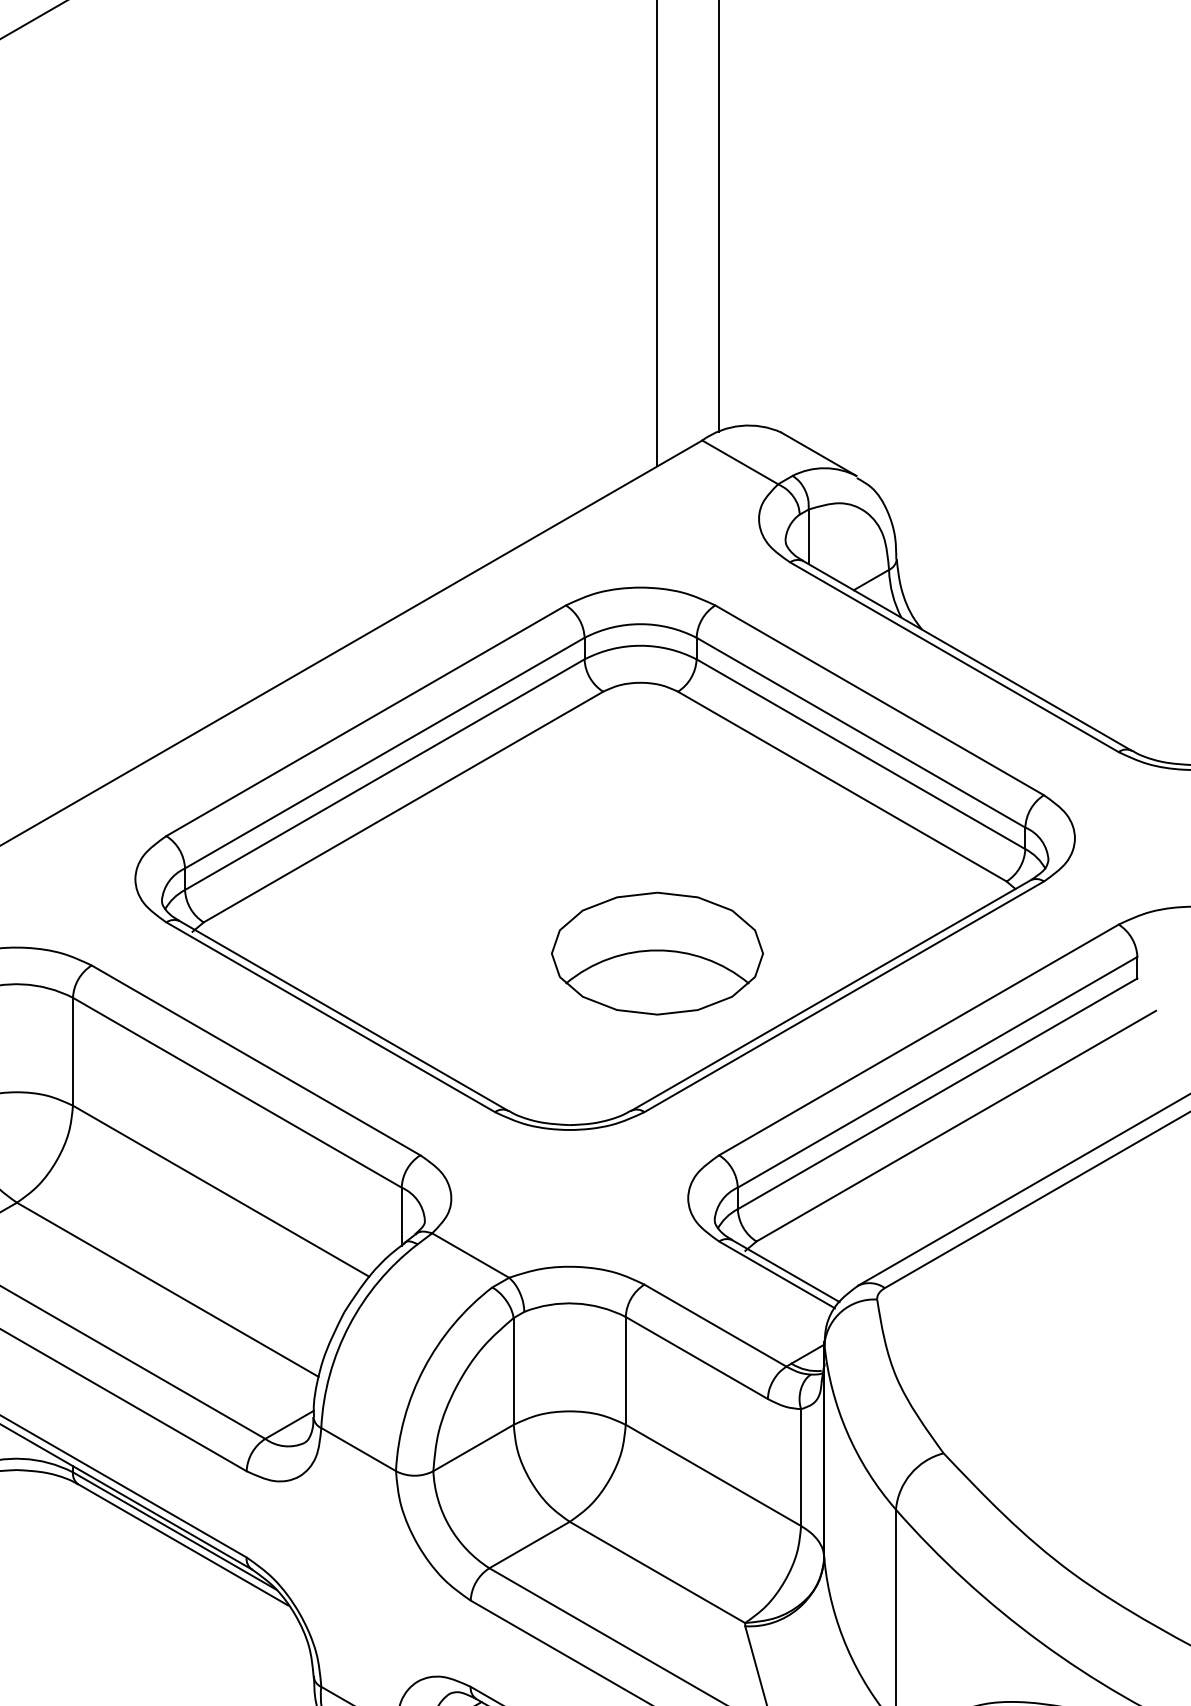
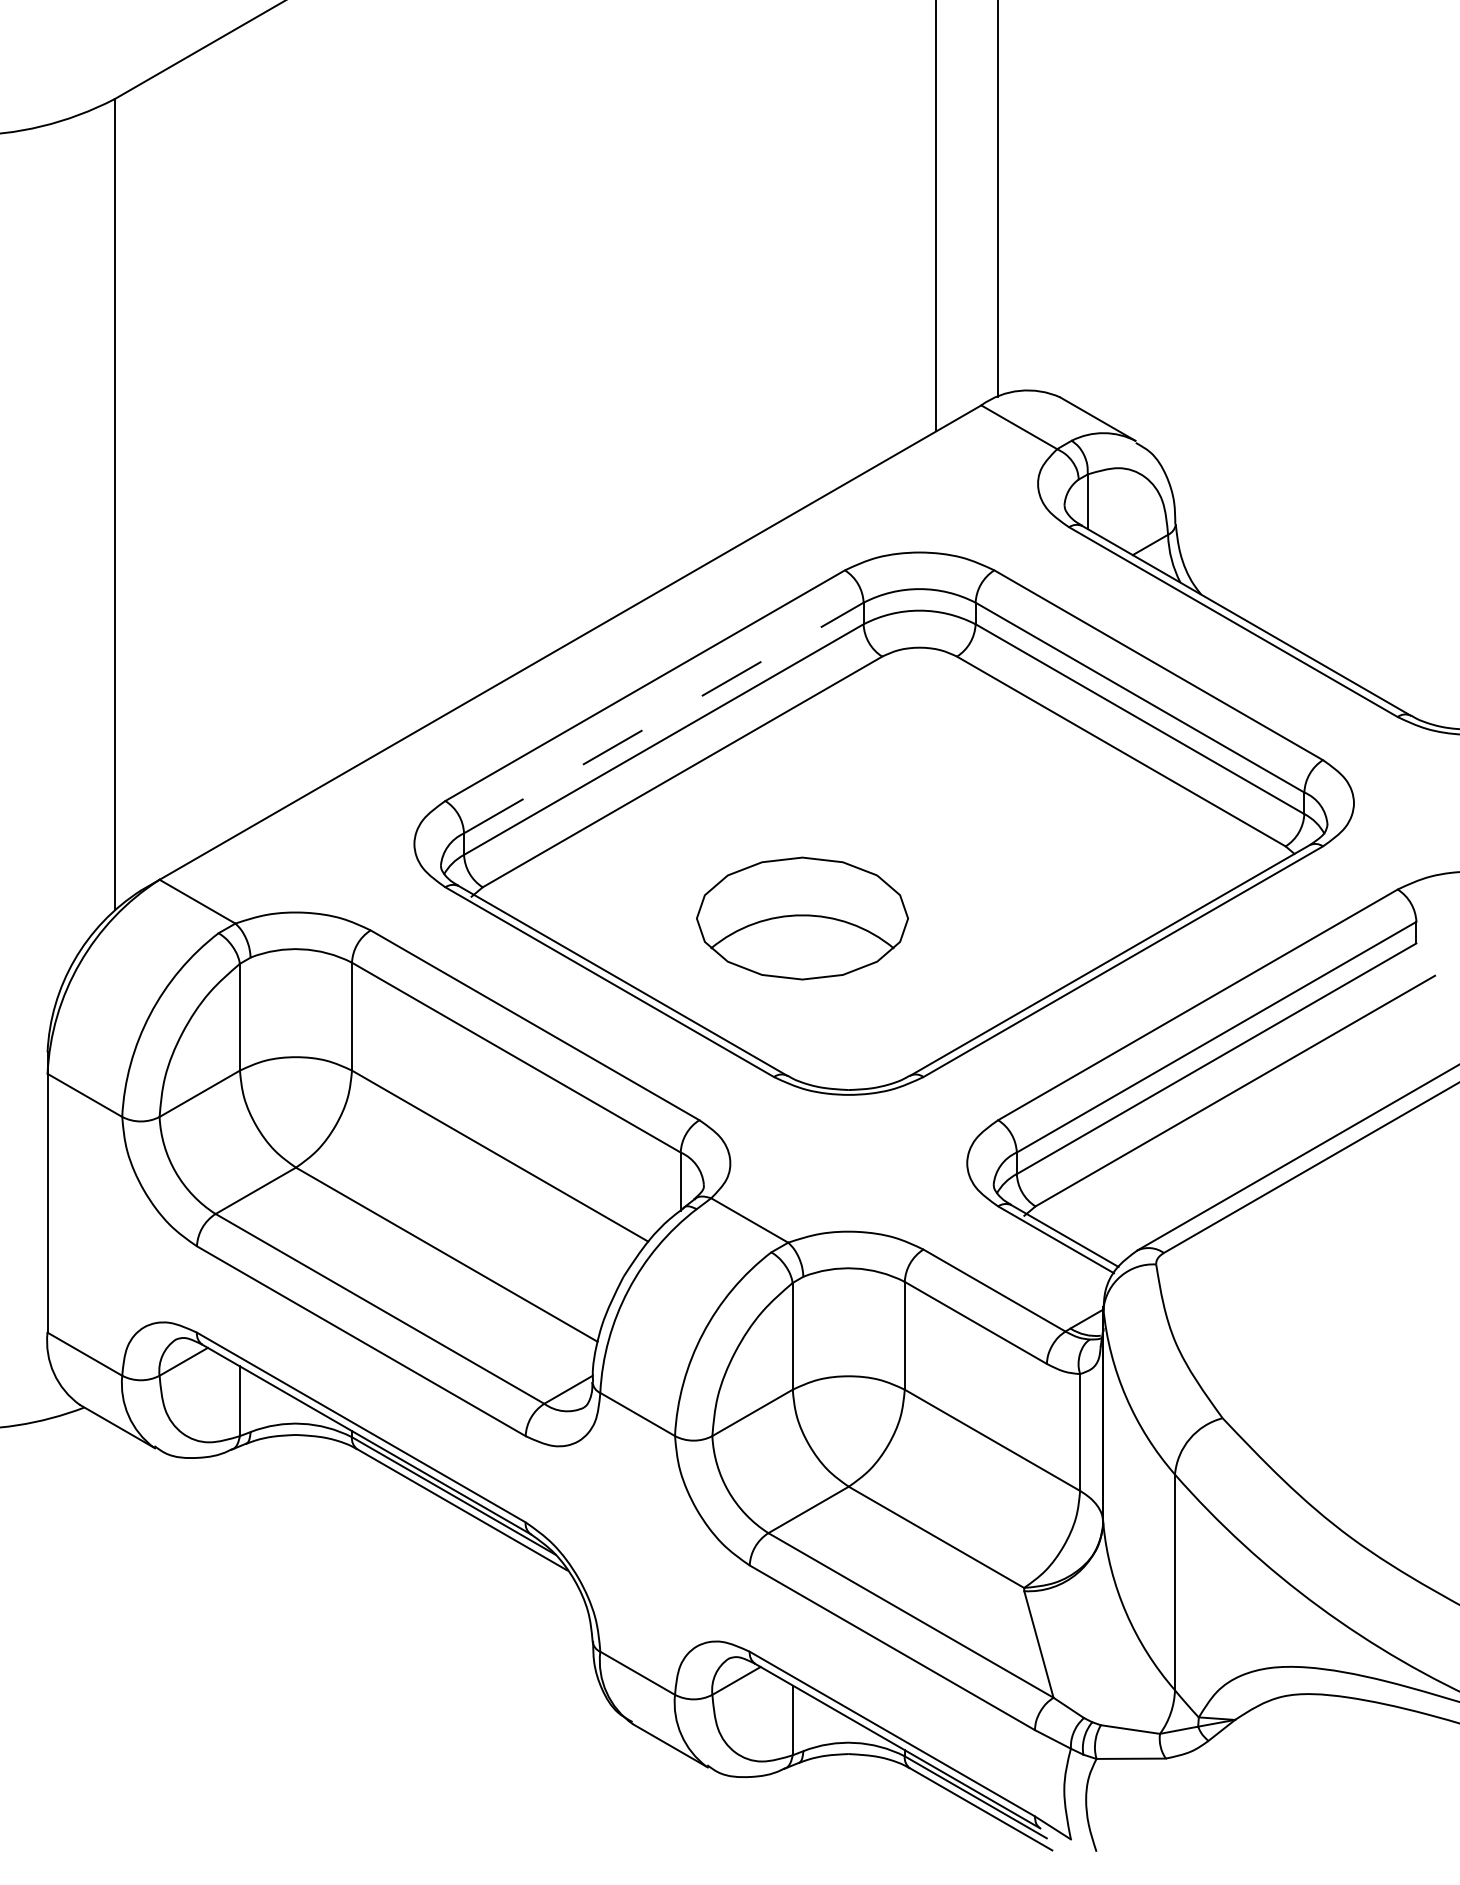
line: (384, 753) -> (663, 718), solid -> dashed
part: (657, 953) -> (802, 918), moved

